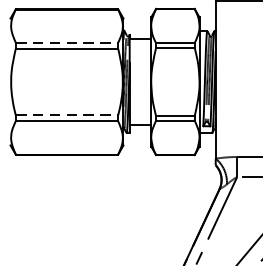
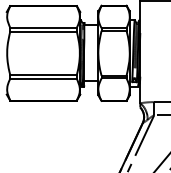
line: (68, 42) -> (44, 27), dashed -> solid
line: (68, 114) -> (44, 74), dashed -> solid

